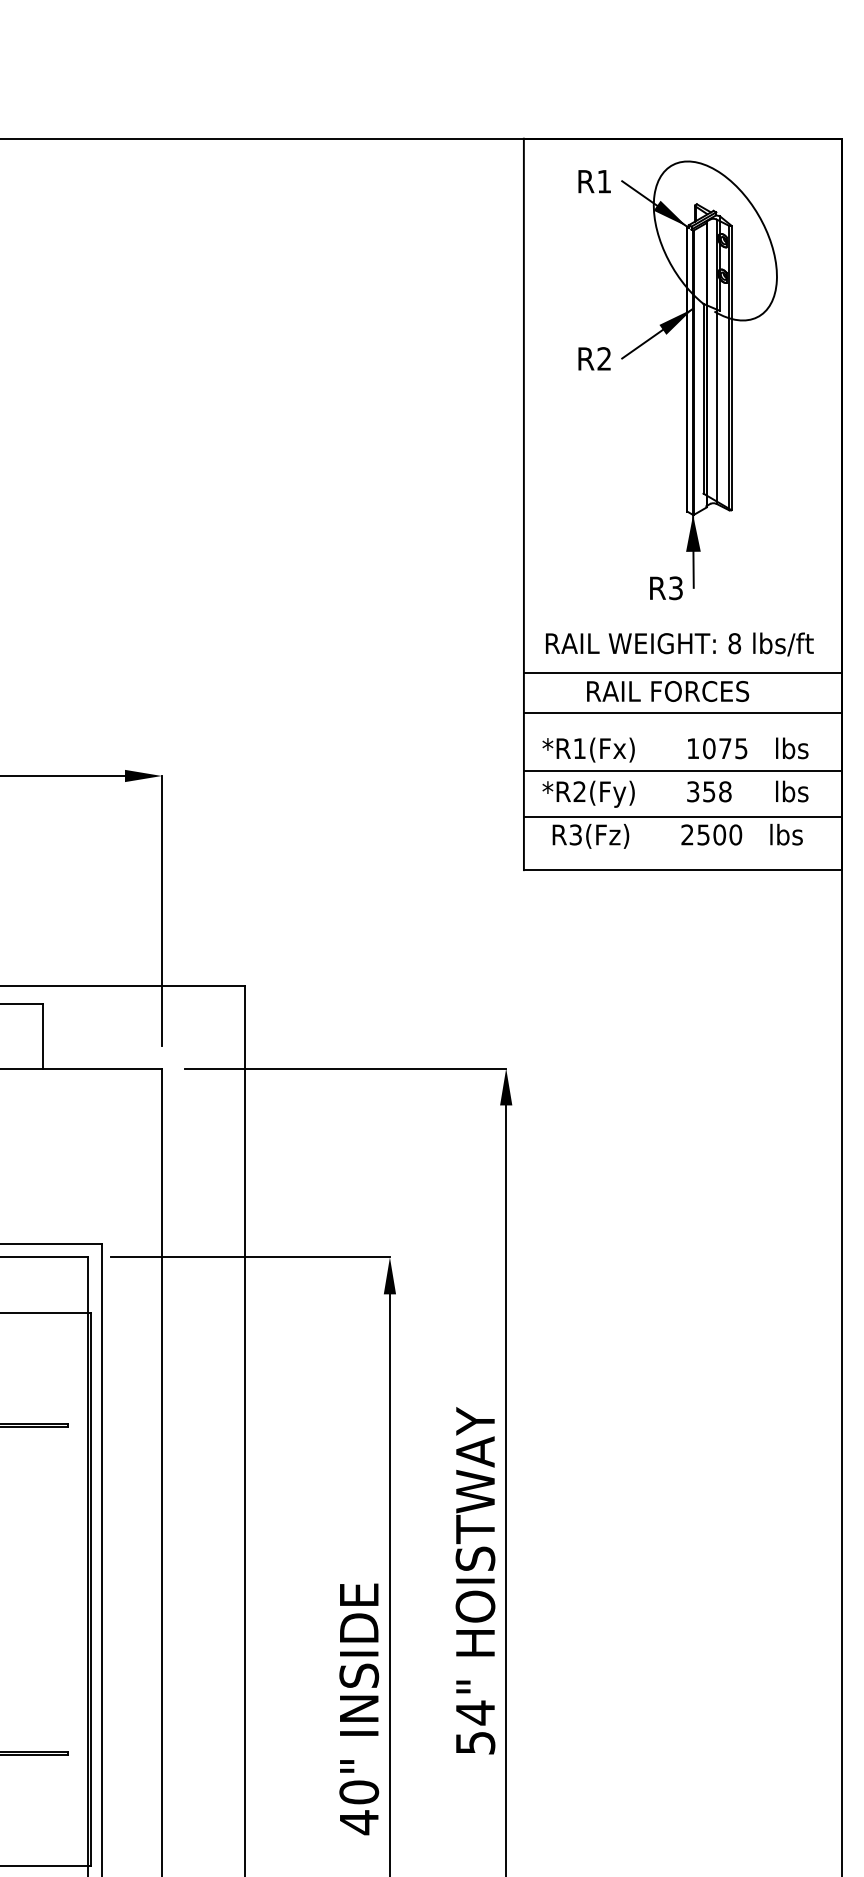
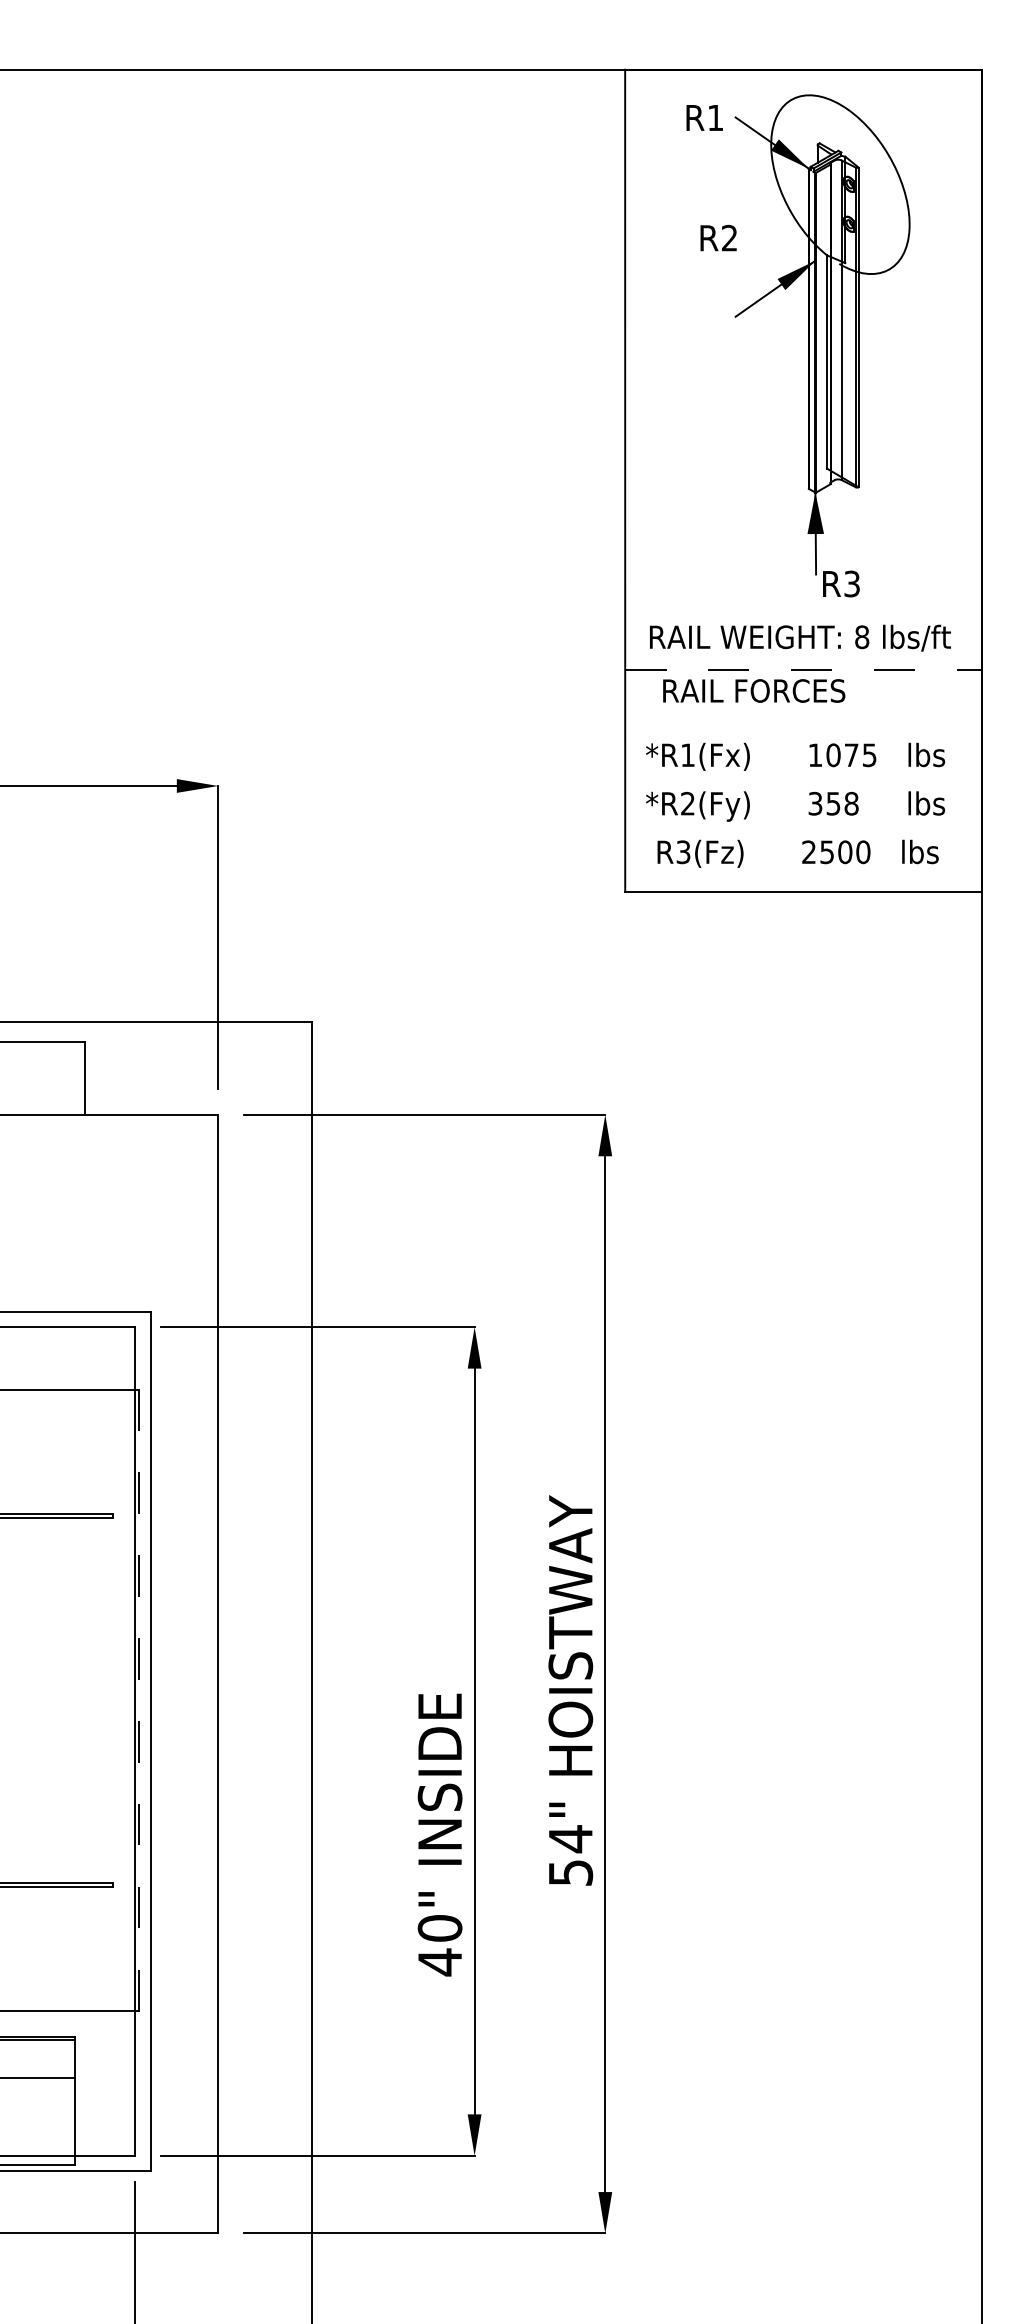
text: (594, 358) -> (718, 237), moved
text: (666, 587) -> (841, 583), moved
line: (682, 672) -> (803, 669), solid -> dashed
text: (668, 691) -> (754, 690), moved
line: (682, 712) -> (803, 714), removed
line: (682, 771) -> (803, 780), removed
line: (682, 816) -> (803, 831), removed
line: (91, 1589) -> (139, 1700), solid -> dashed

